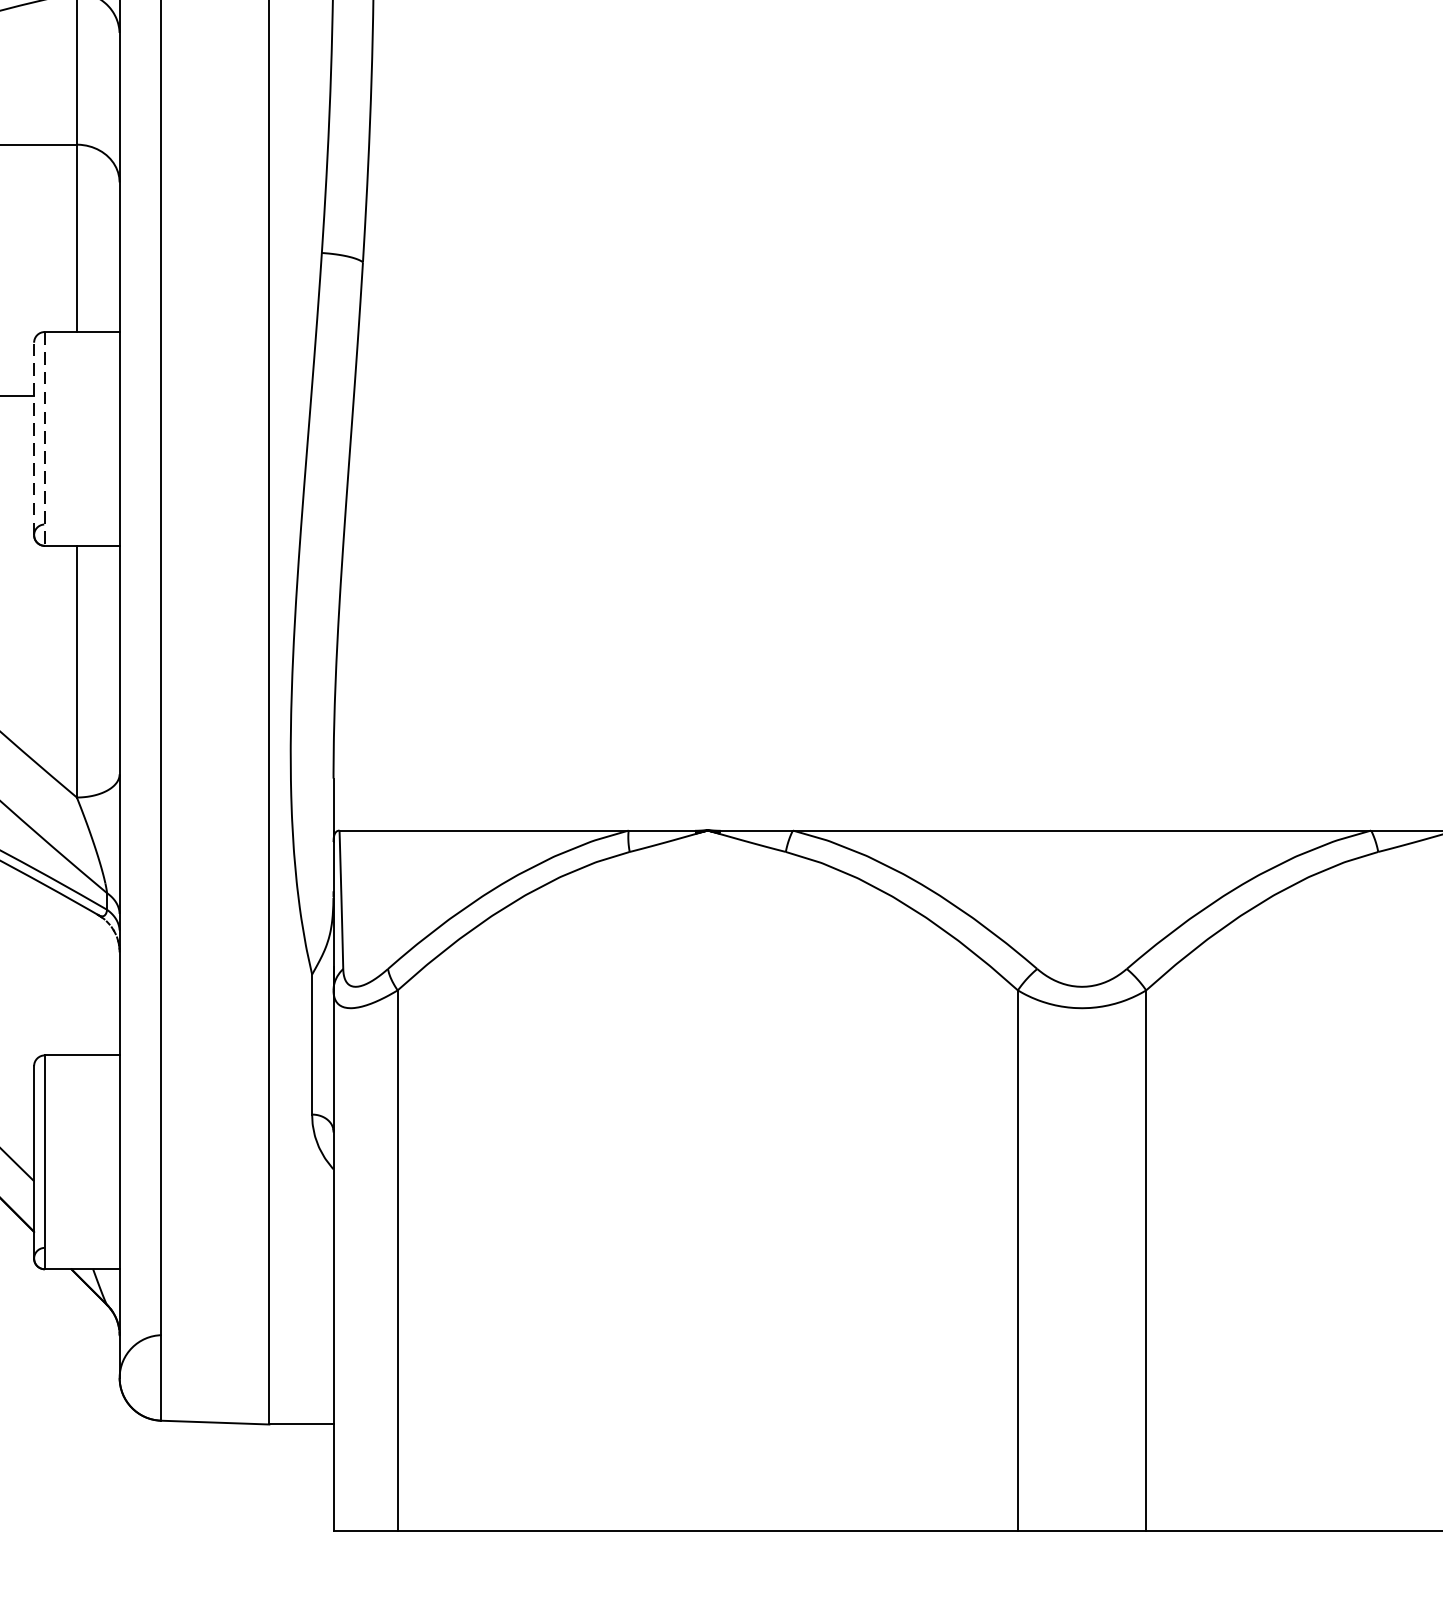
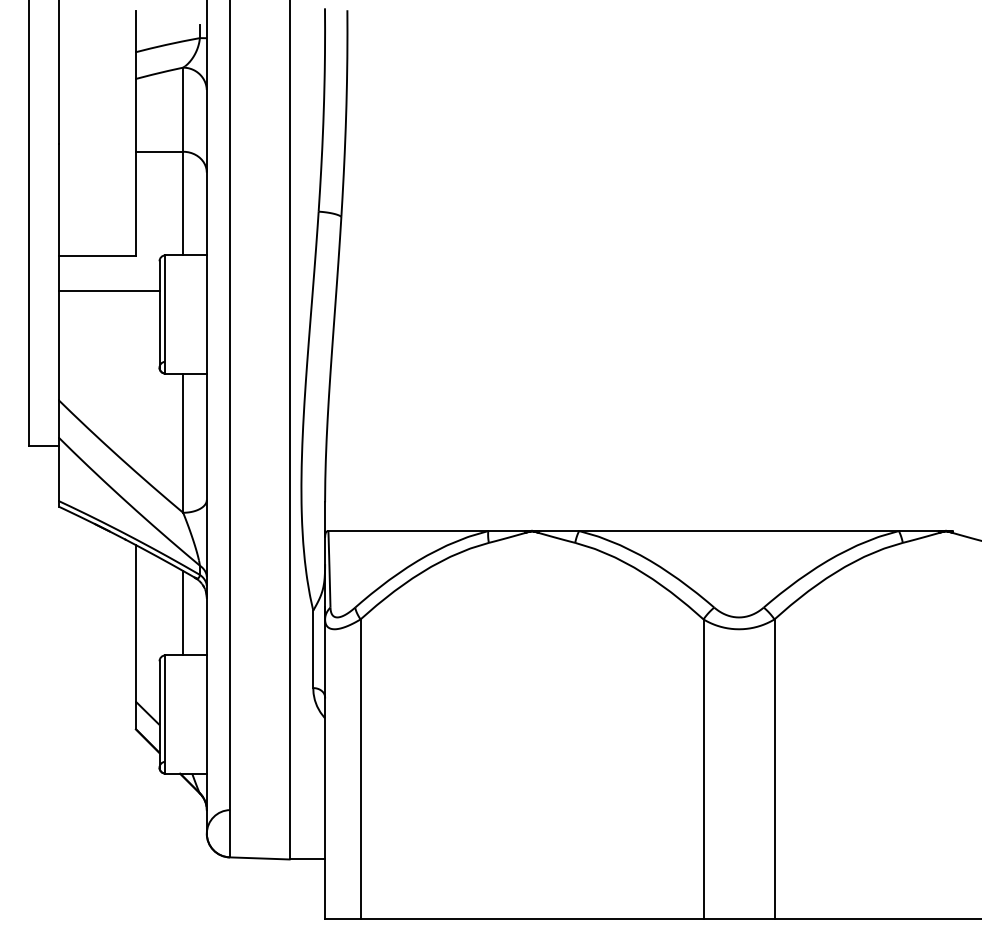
line: (34, 438) -> (159, 314), dashed -> solid
line: (44, 438) -> (165, 314), dashed -> solid
line: (77, 979) -> (183, 613), added

